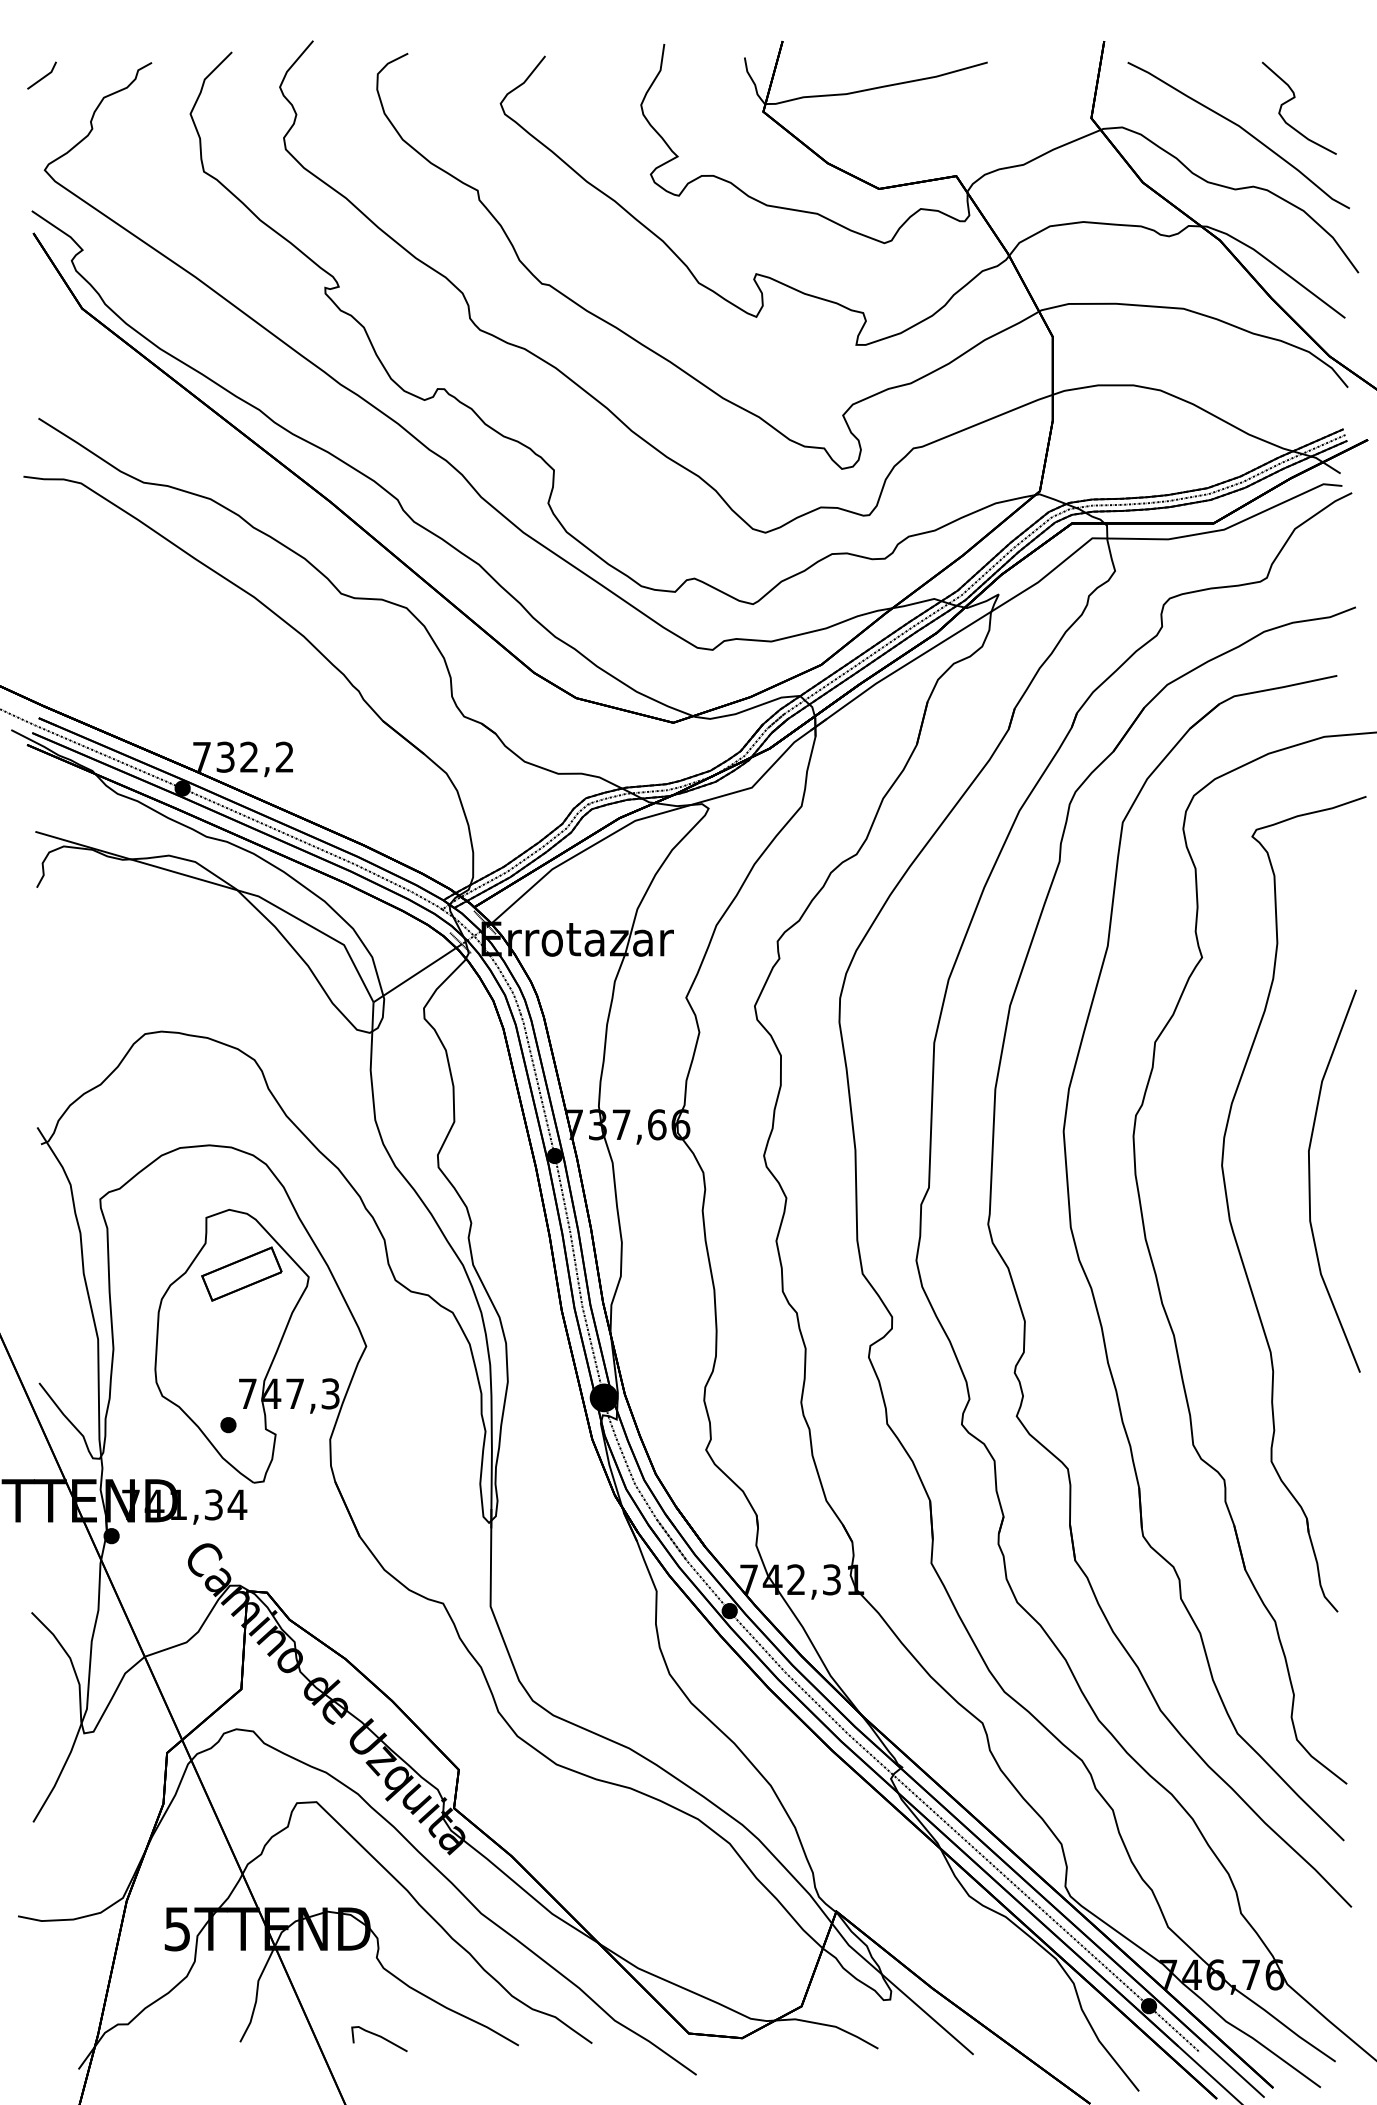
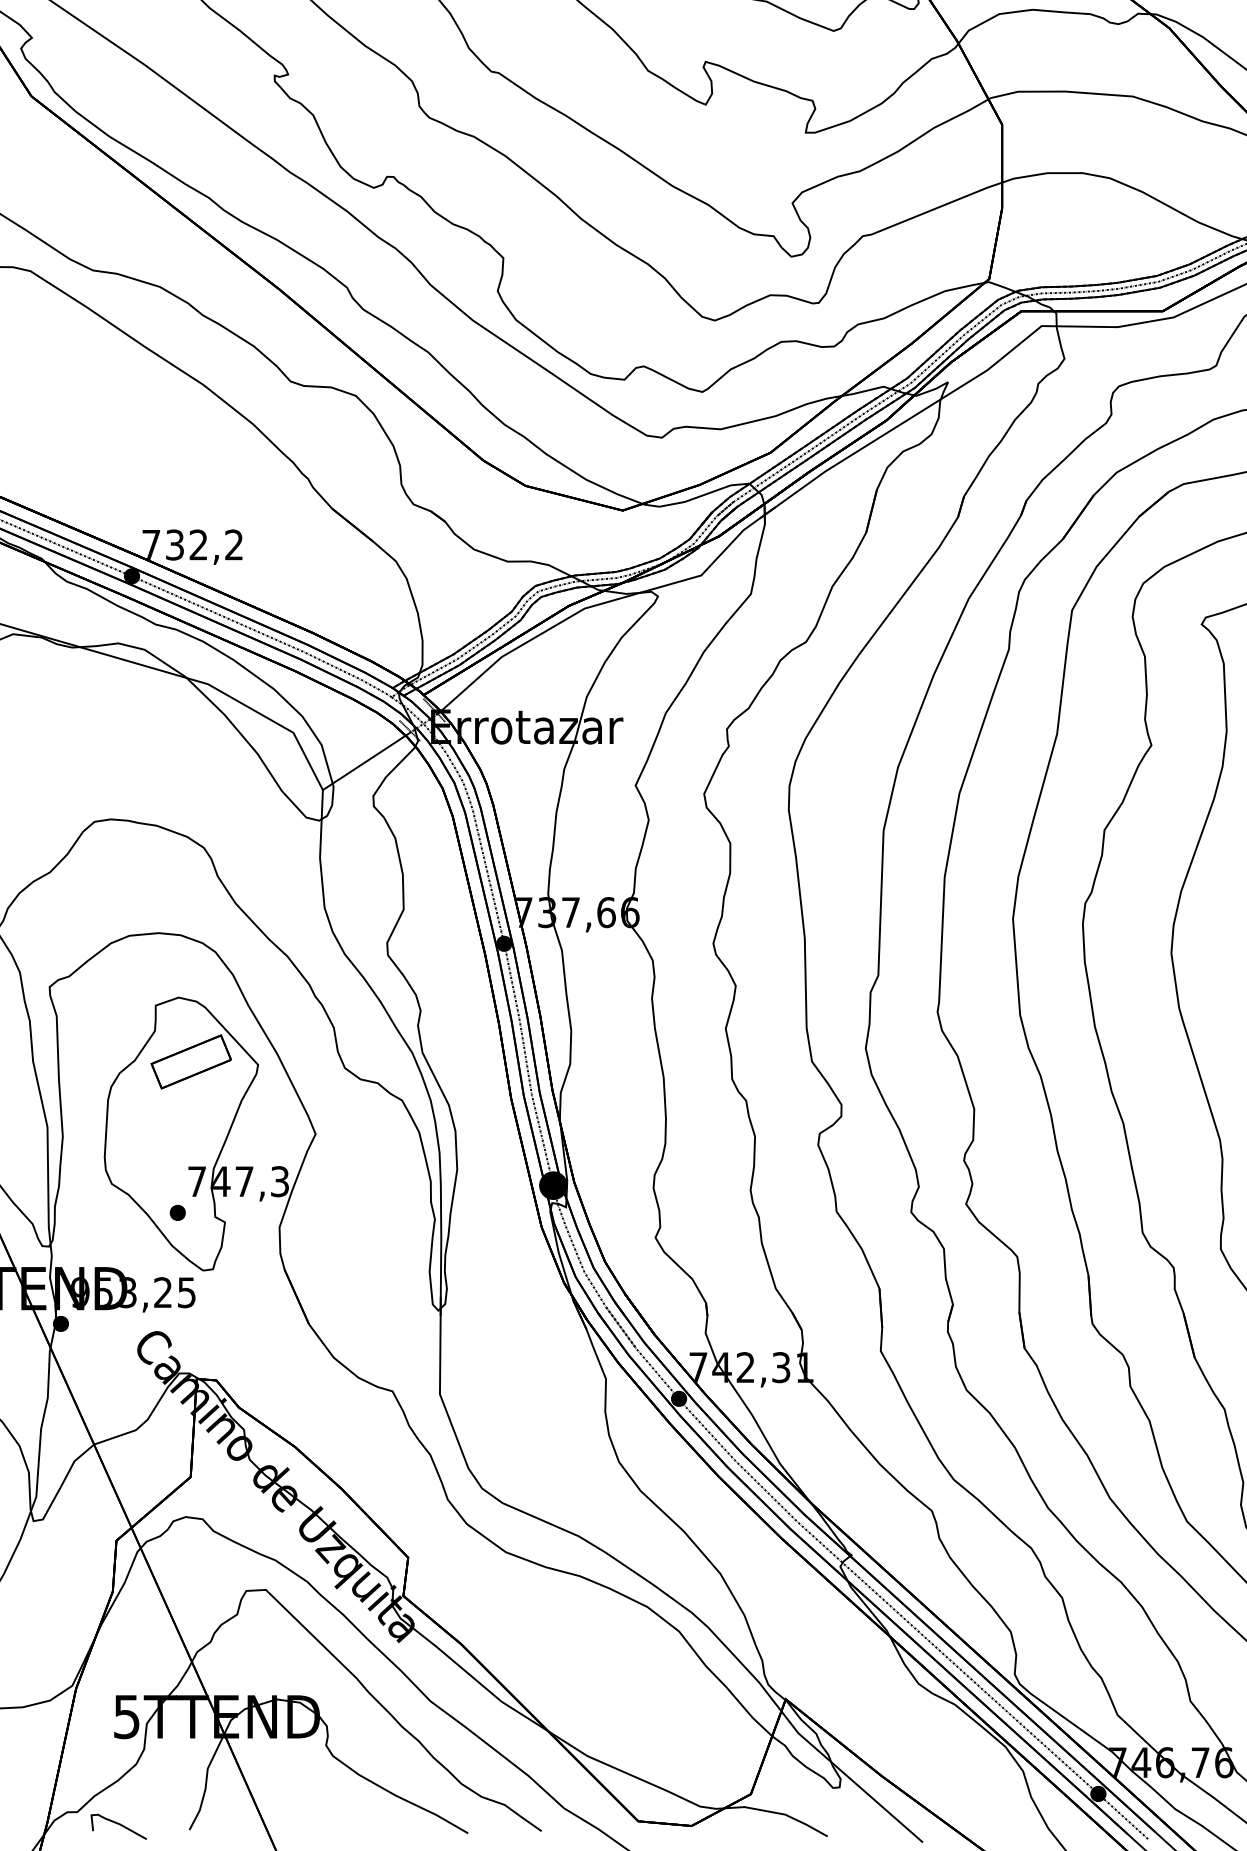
text: (184, 1504) -> (133, 1292), 741,34 -> 953,25
curve: (379, 2037) -> (118, 1825), moved

